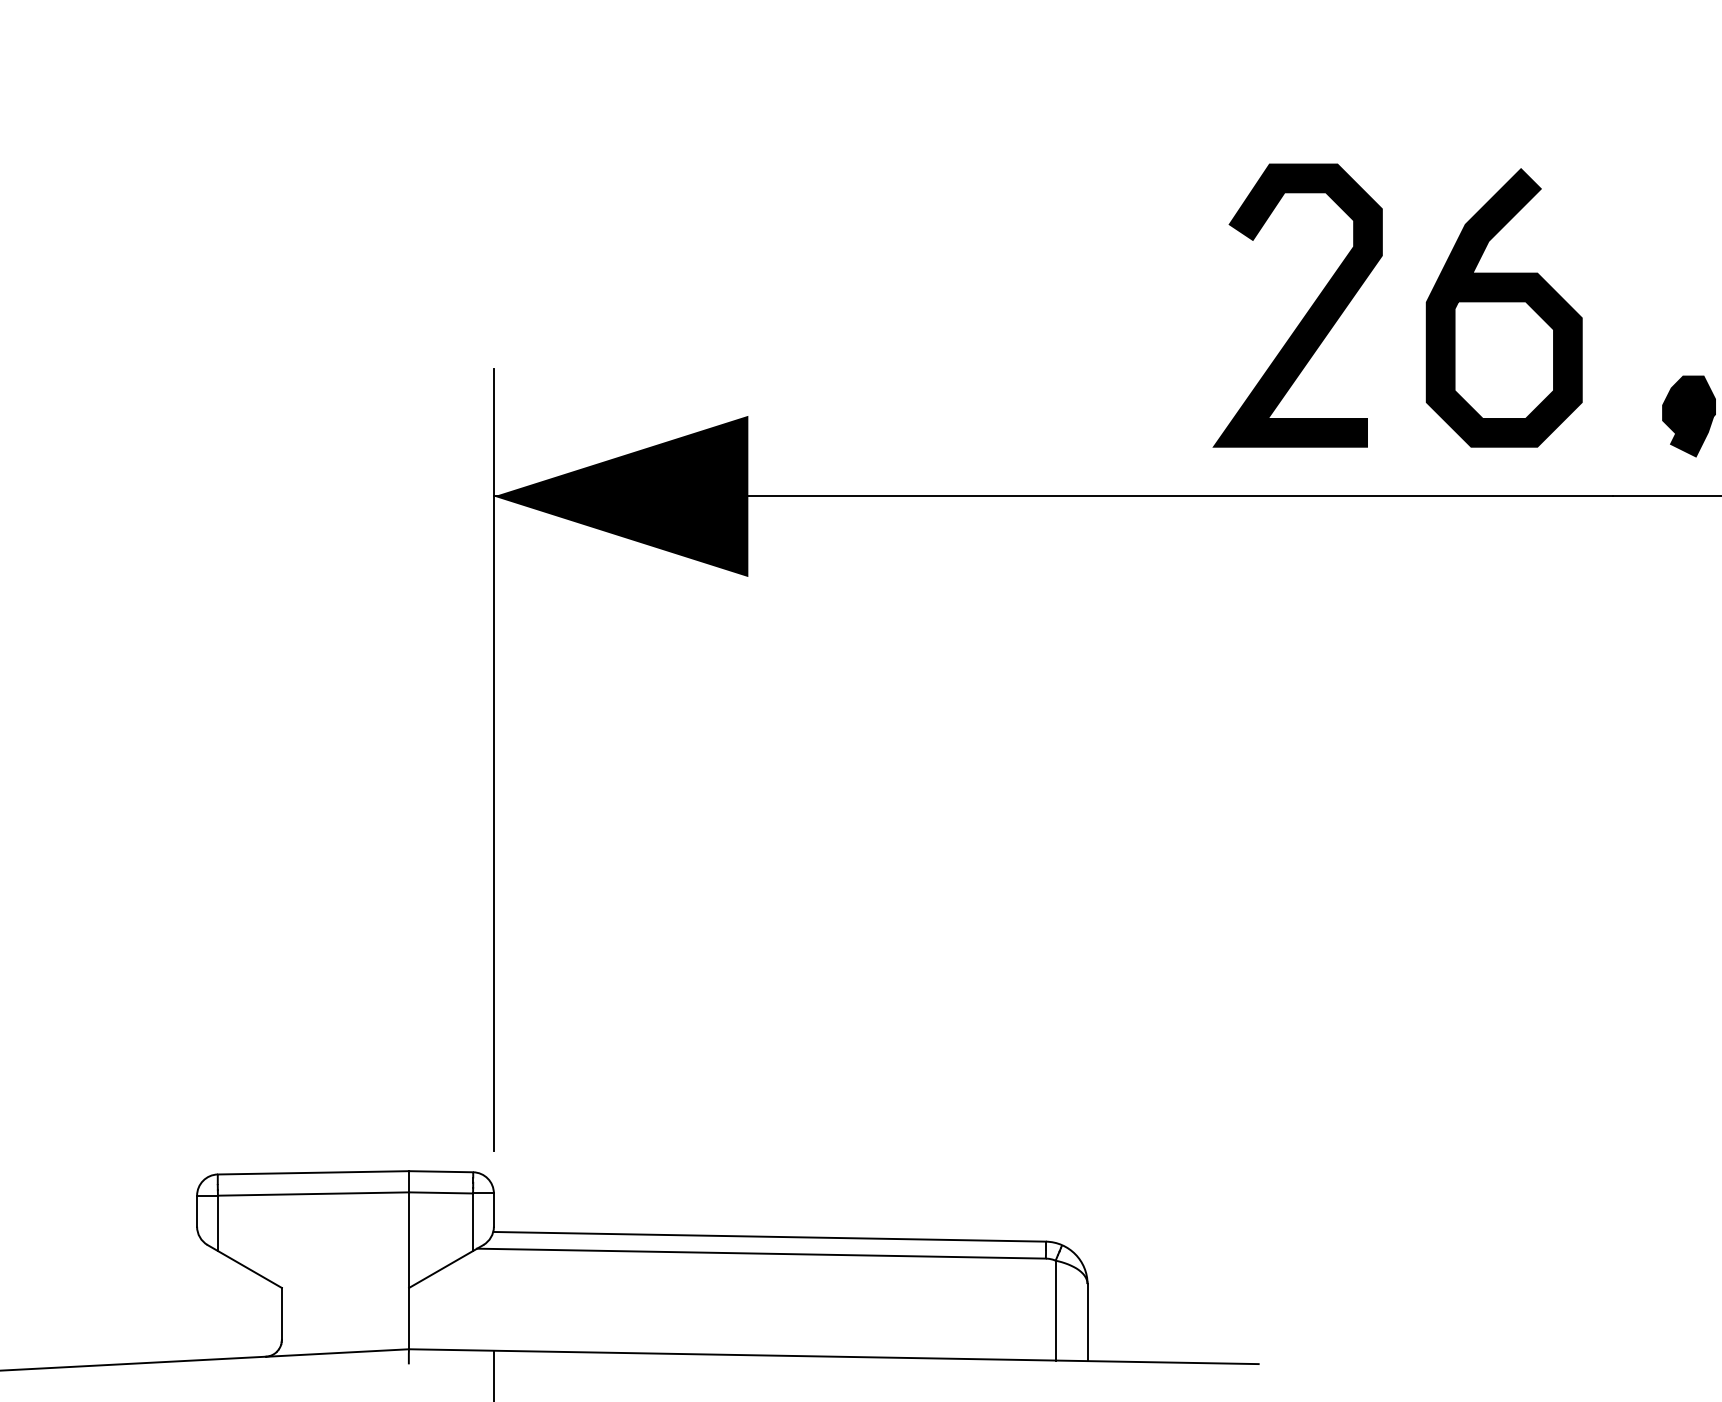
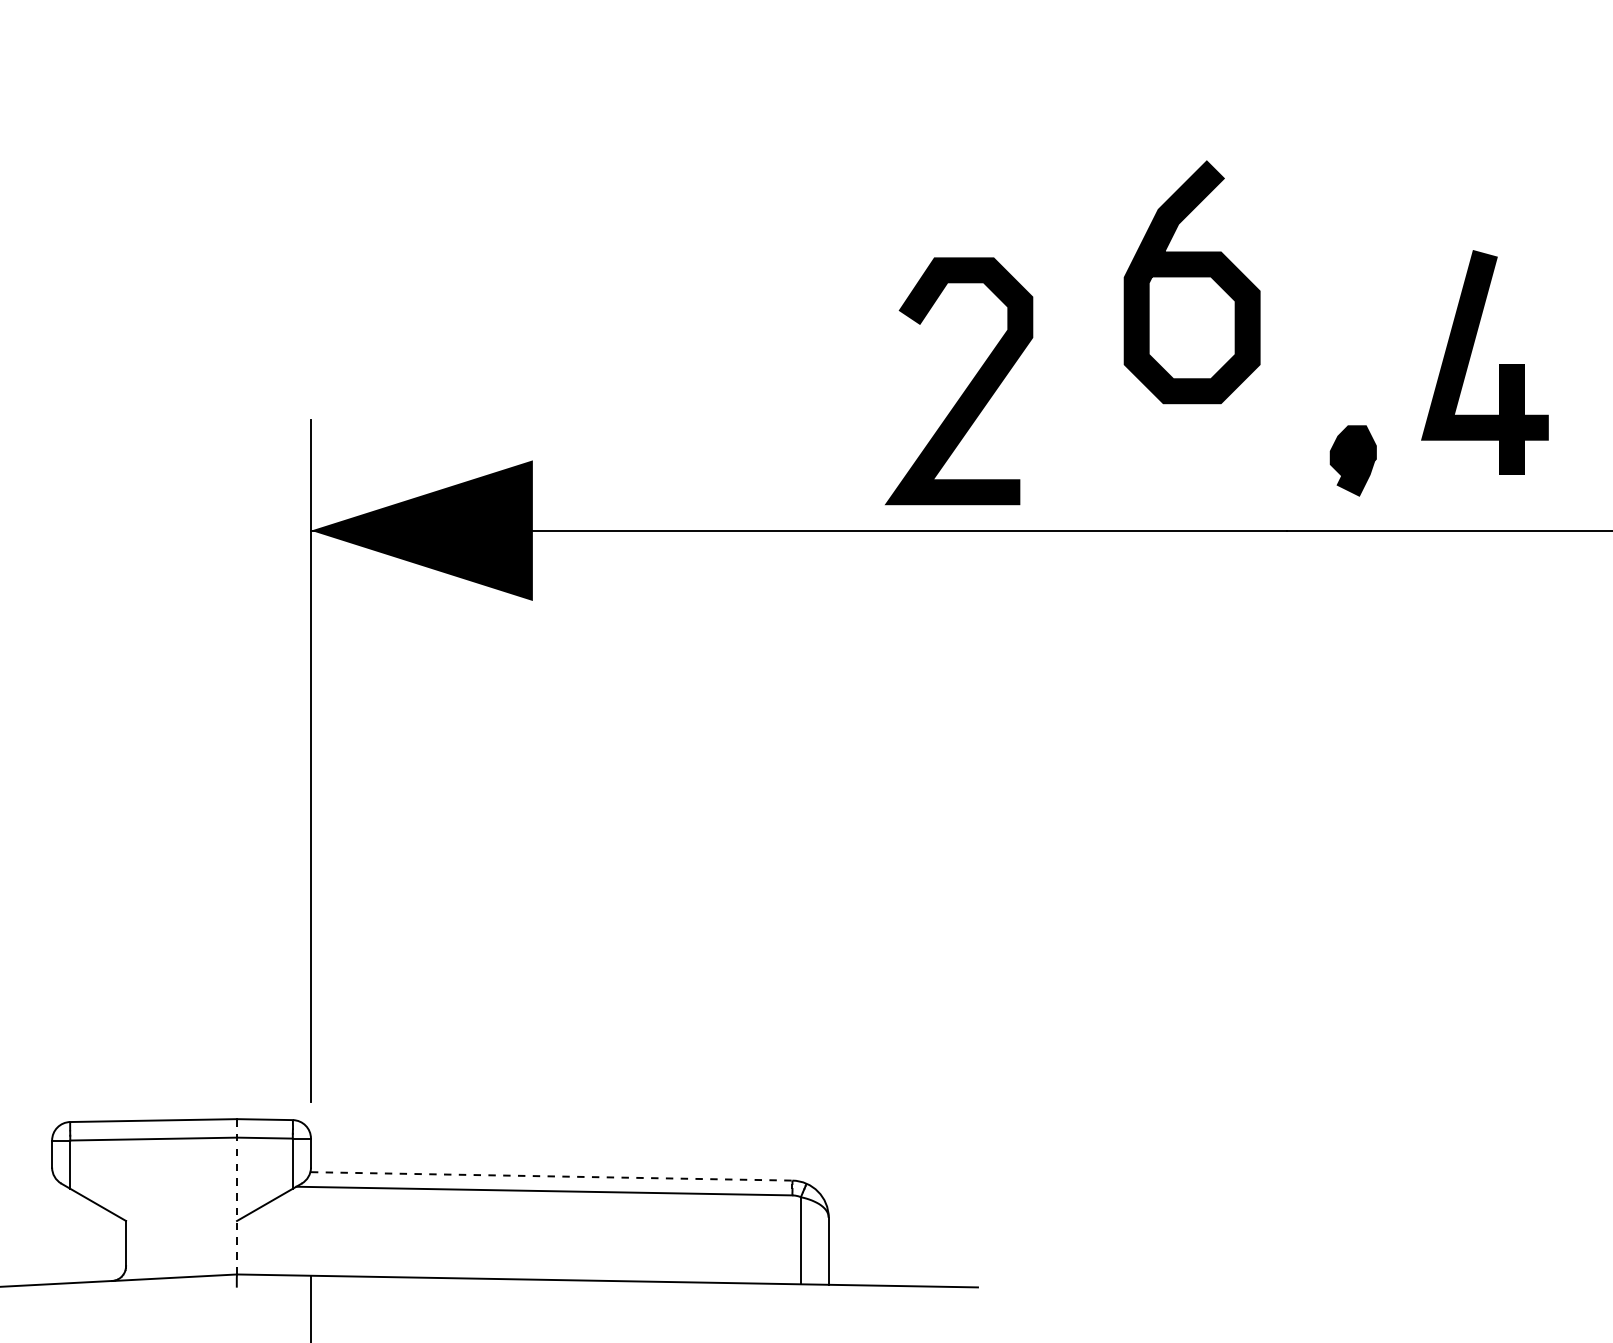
curve: (1503, 302) -> (1191, 277), moved
curve: (1306, 312) -> (966, 387), moved
line: (769, 1236) -> (551, 1176), solid -> dashed
line: (409, 1259) -> (237, 1196), solid -> dashed

